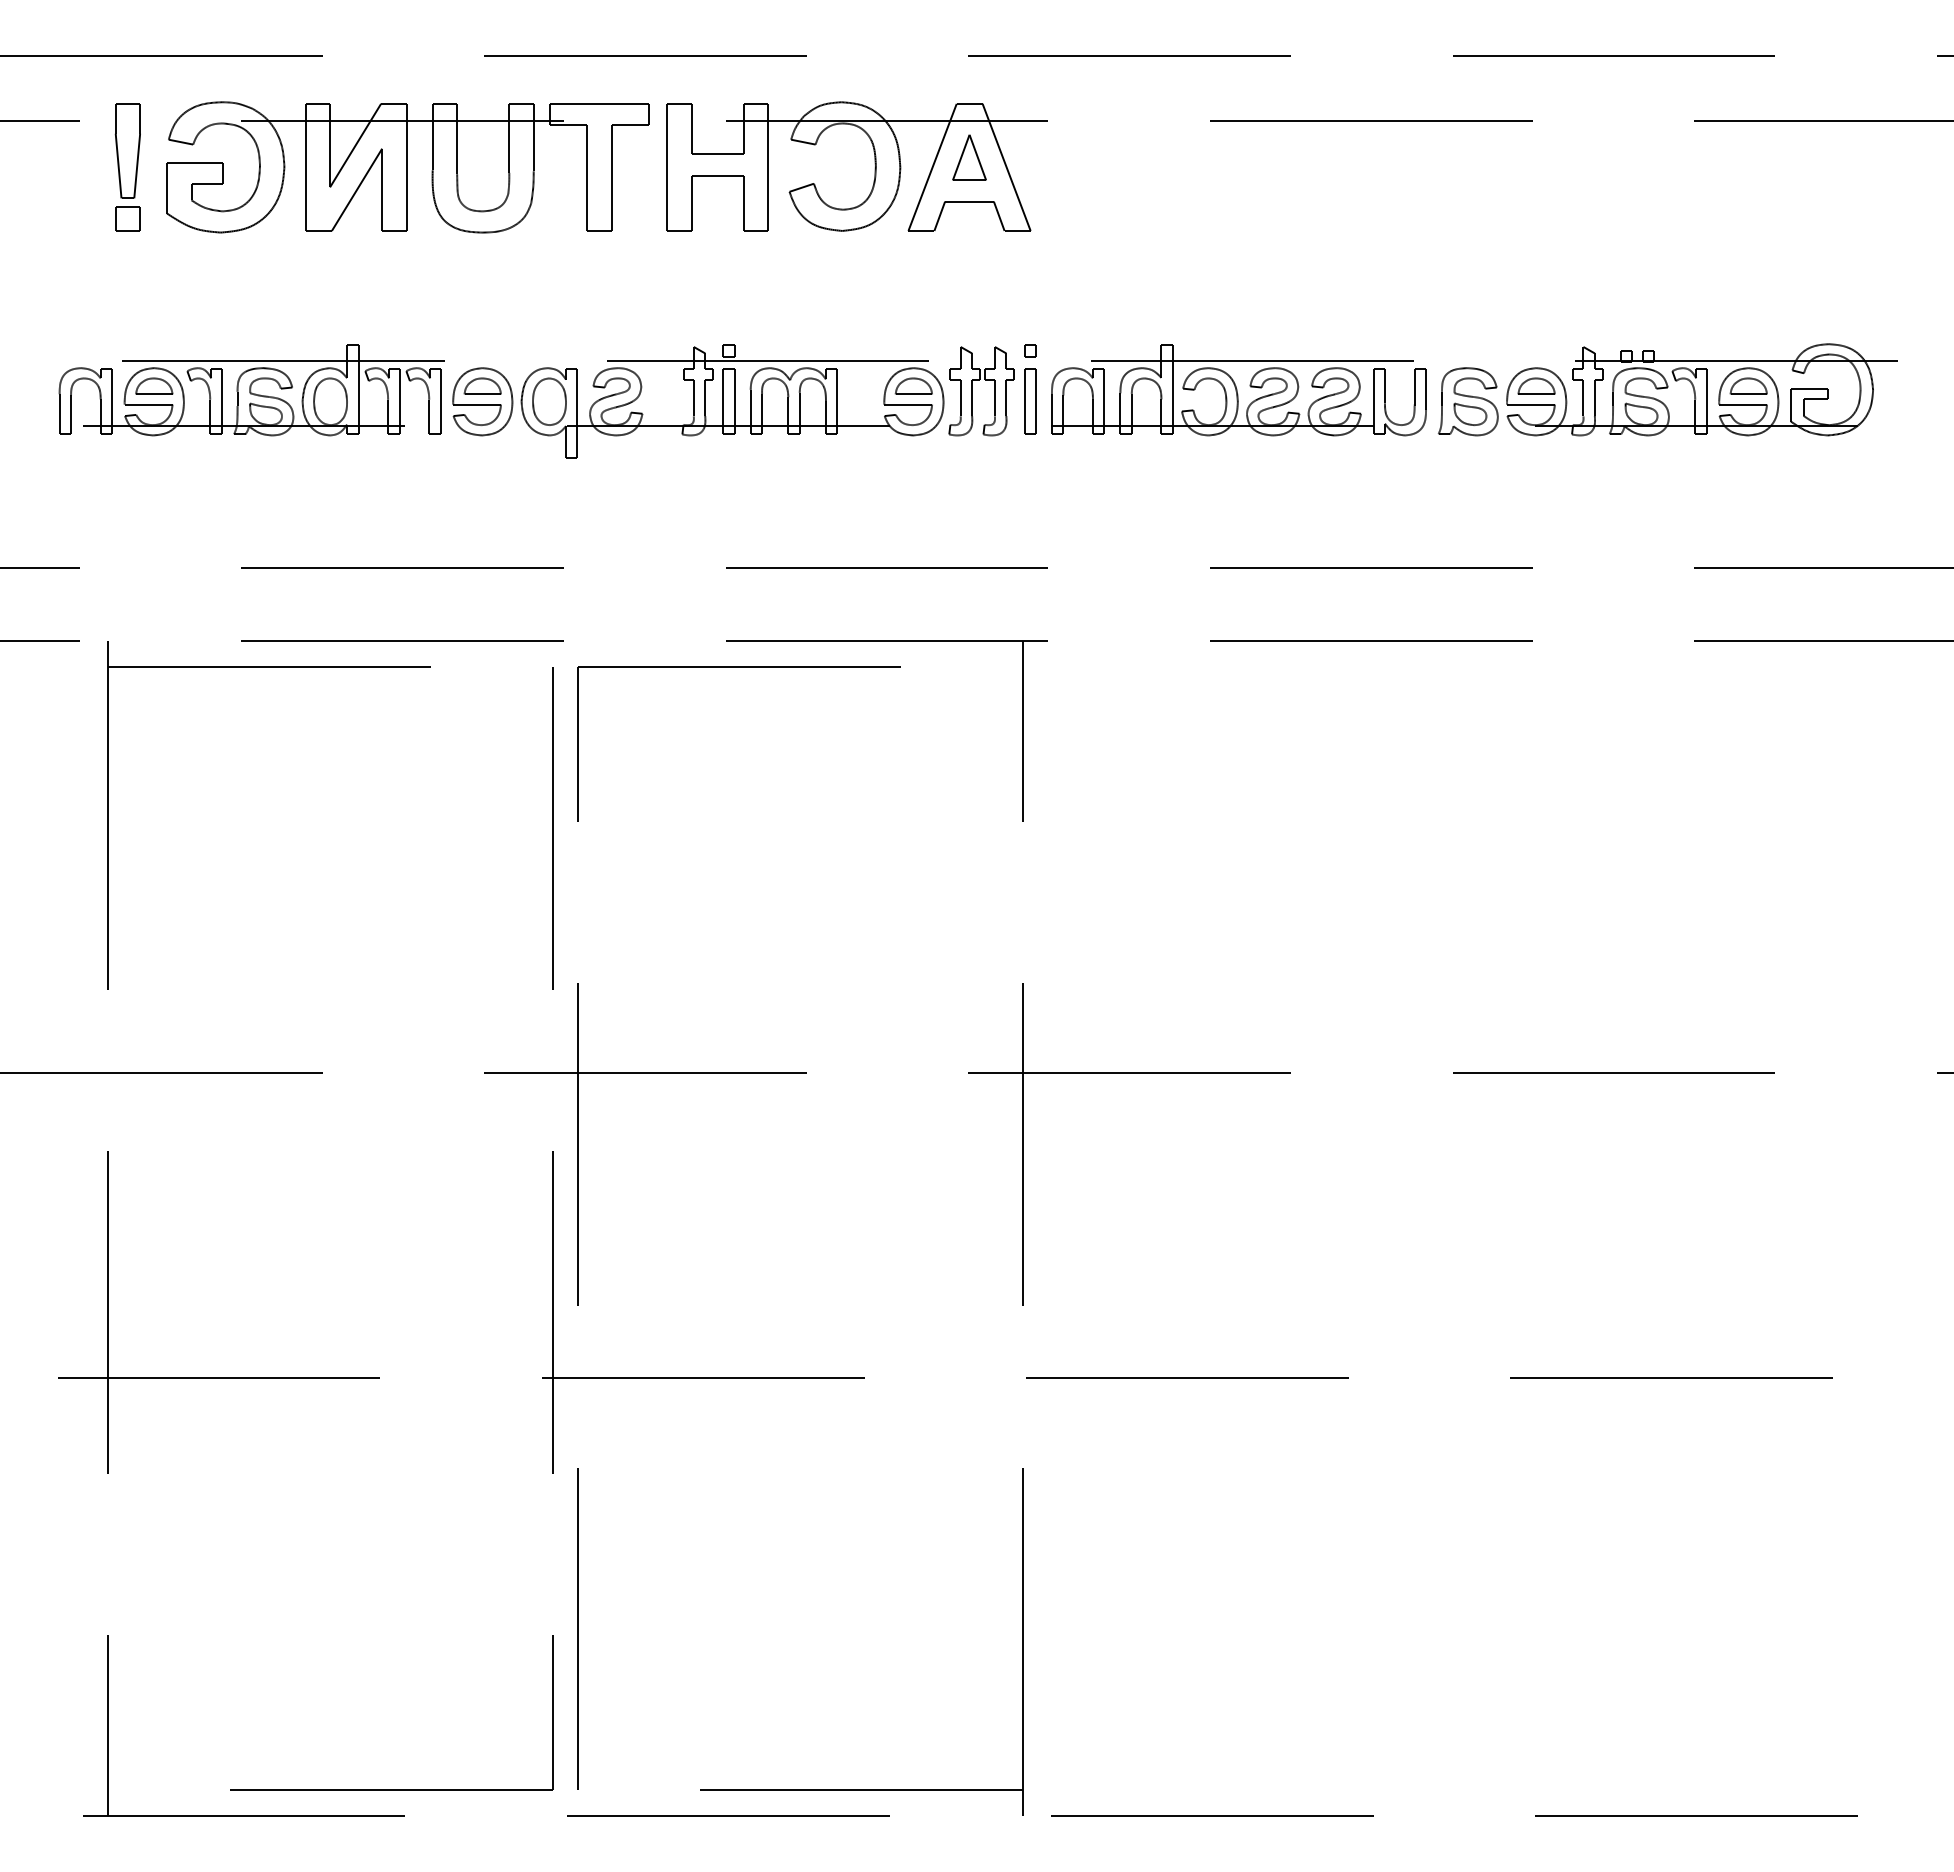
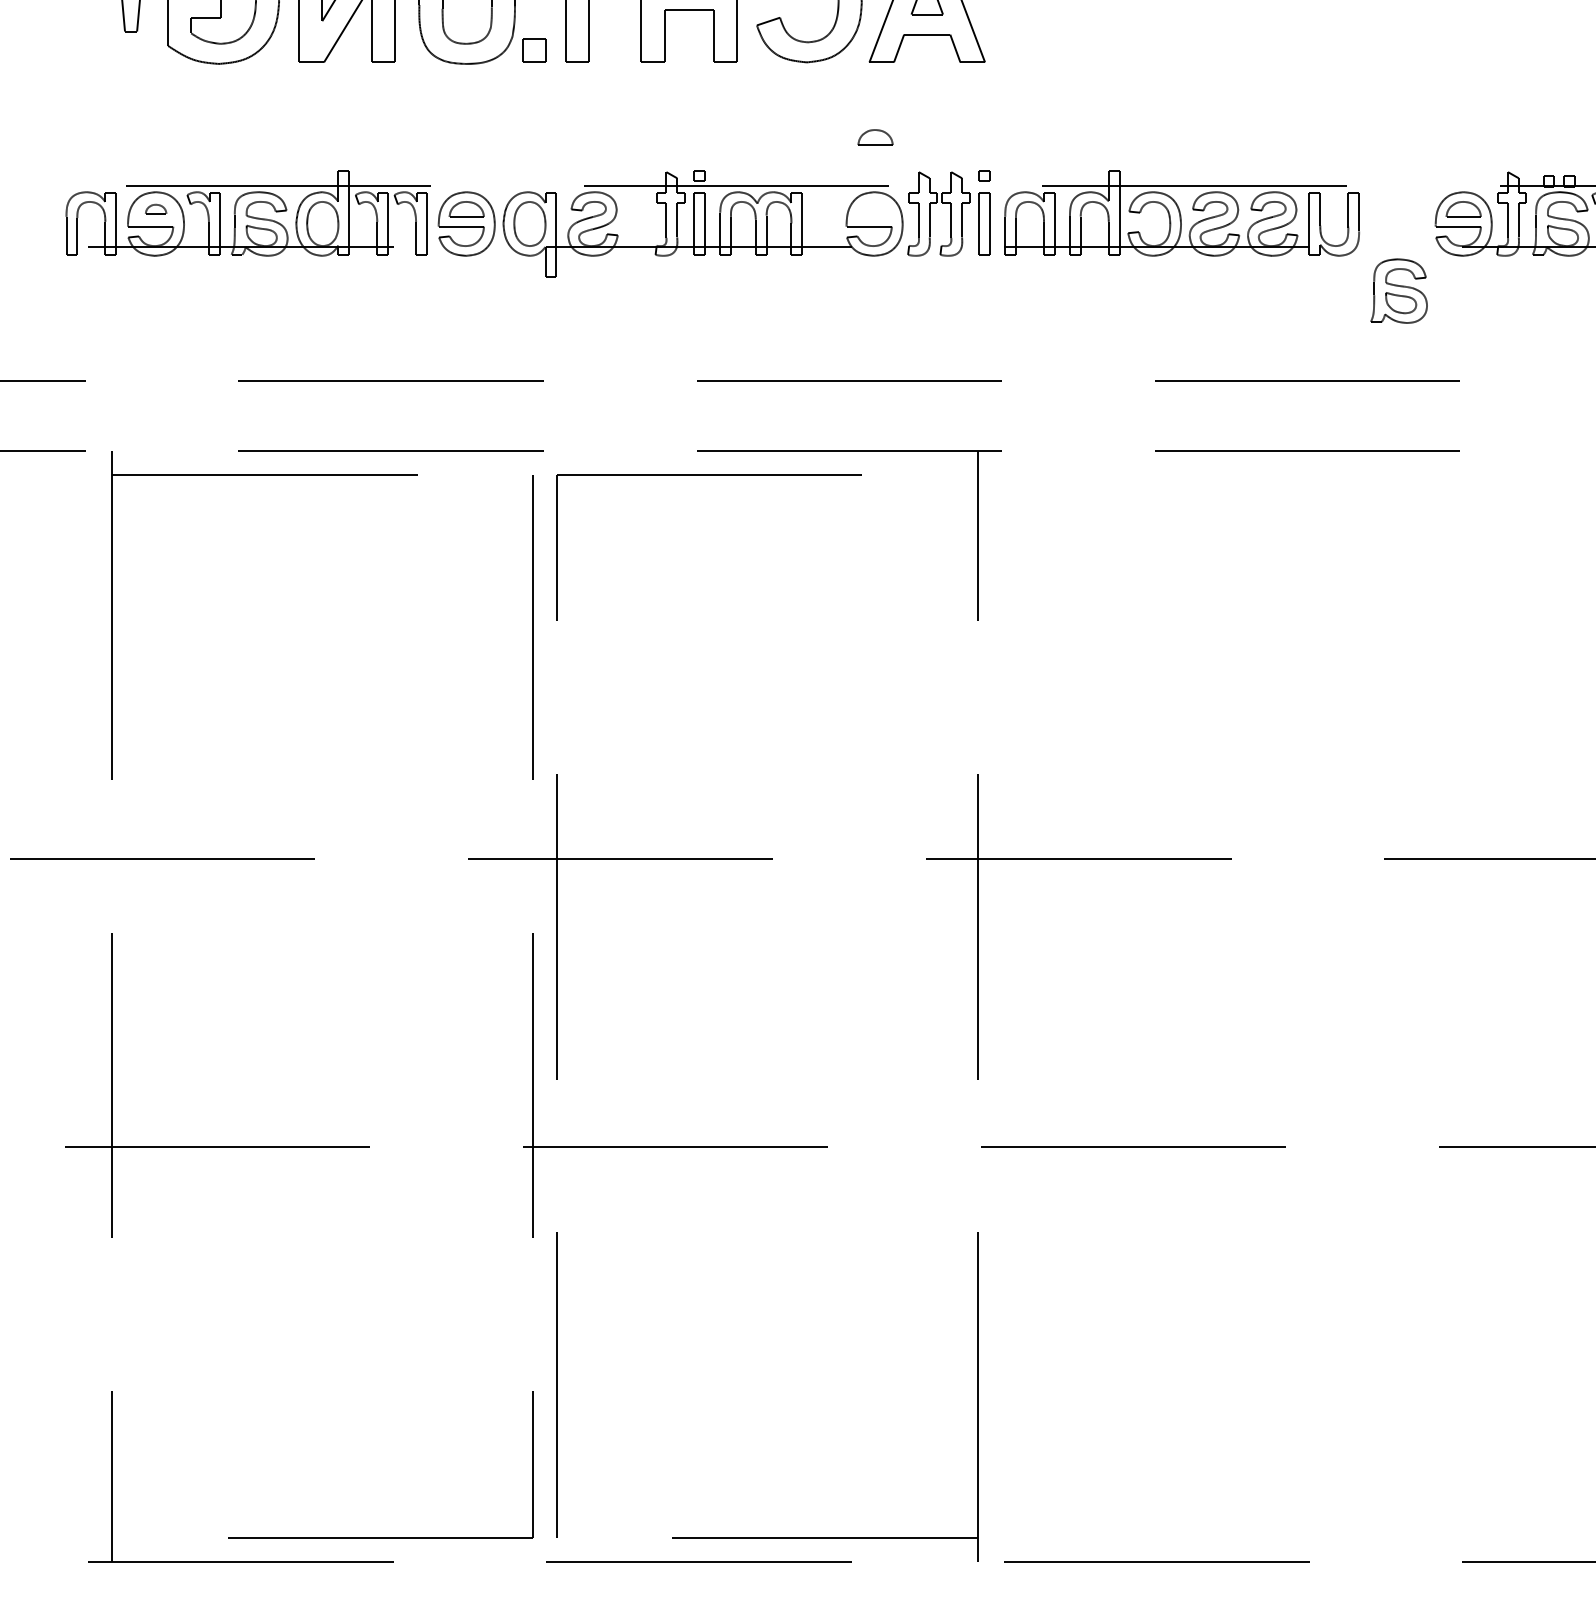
part: (127, 218) -> (533, 50), moved
part: (154, 385) -> (156, 208), size x0.6
part: (913, 385) -> (875, 136), moved
part: (1467, 401) -> (1398, 290), moved

